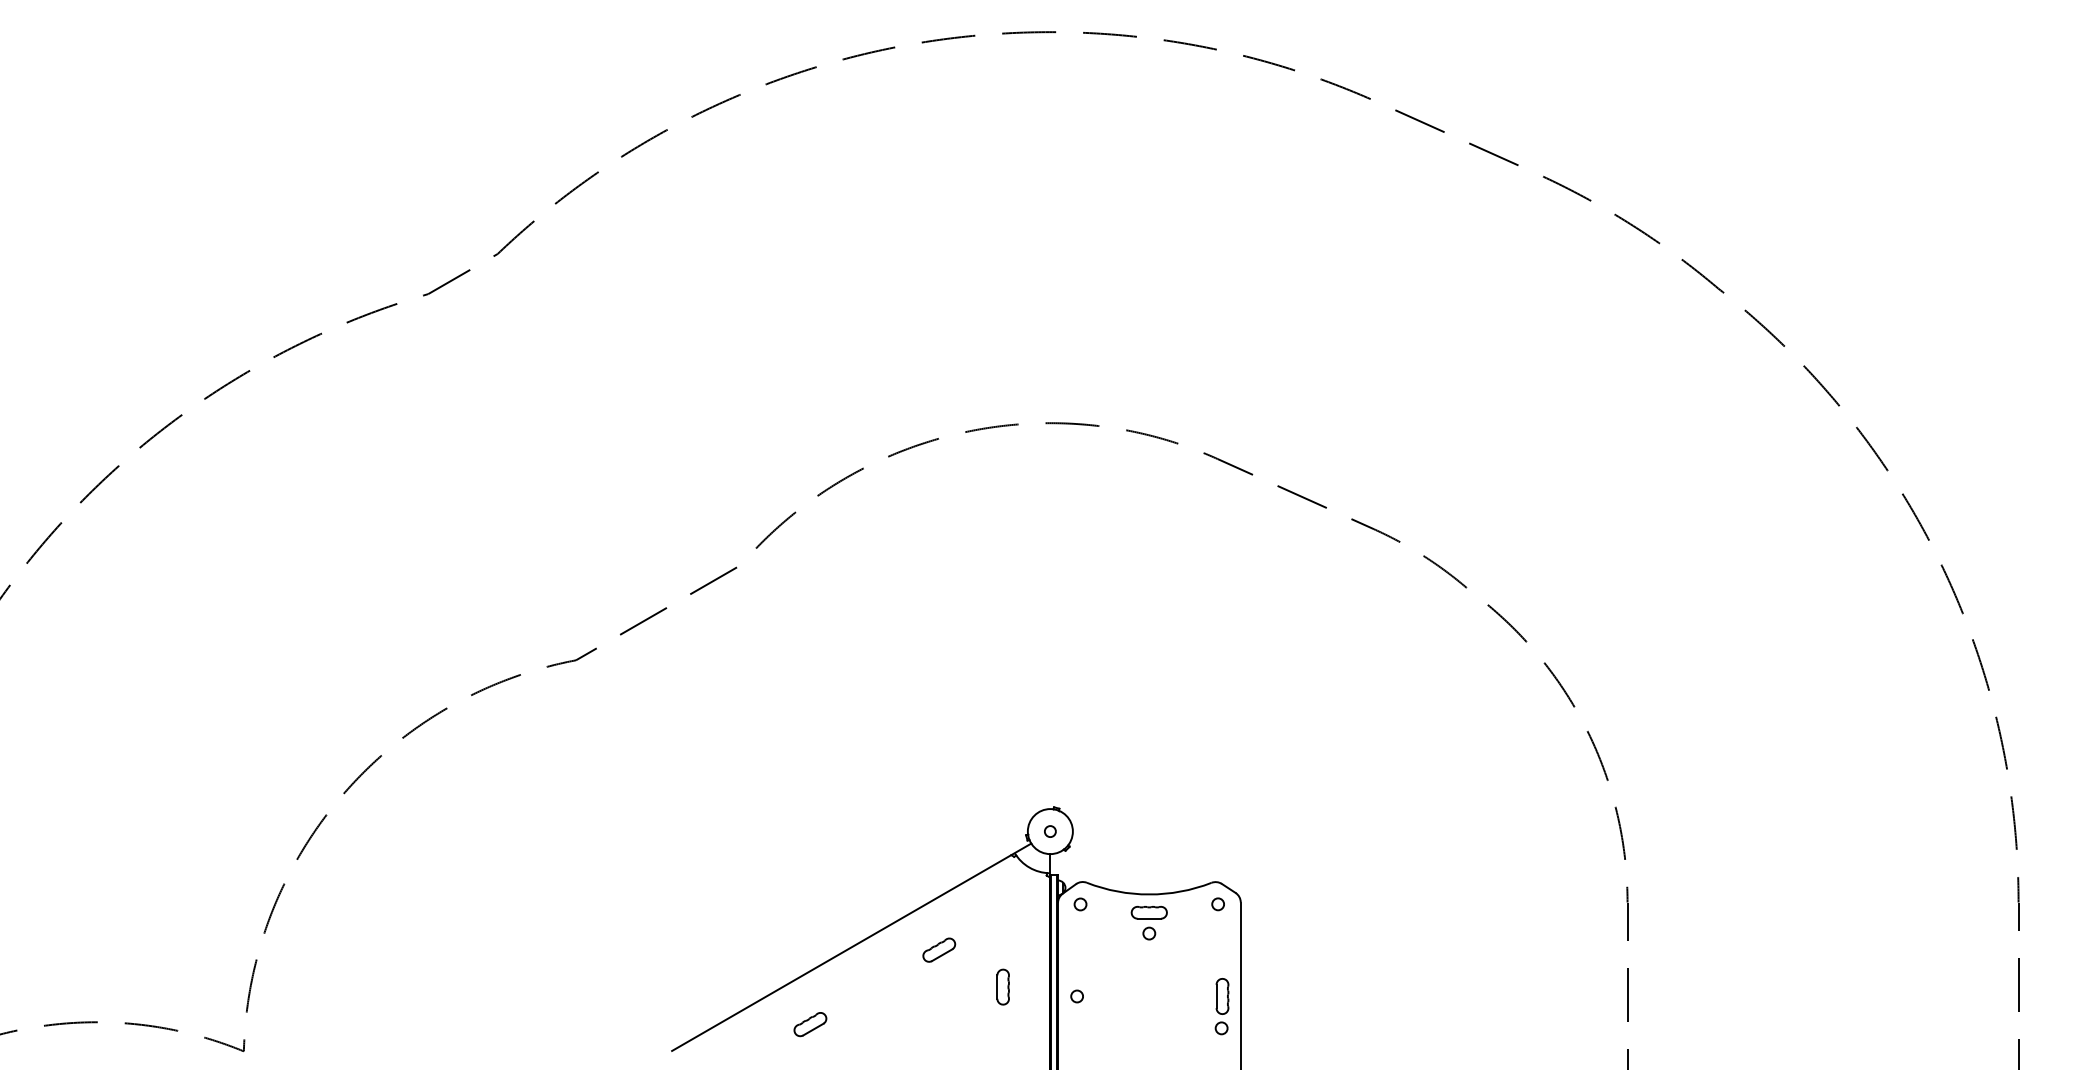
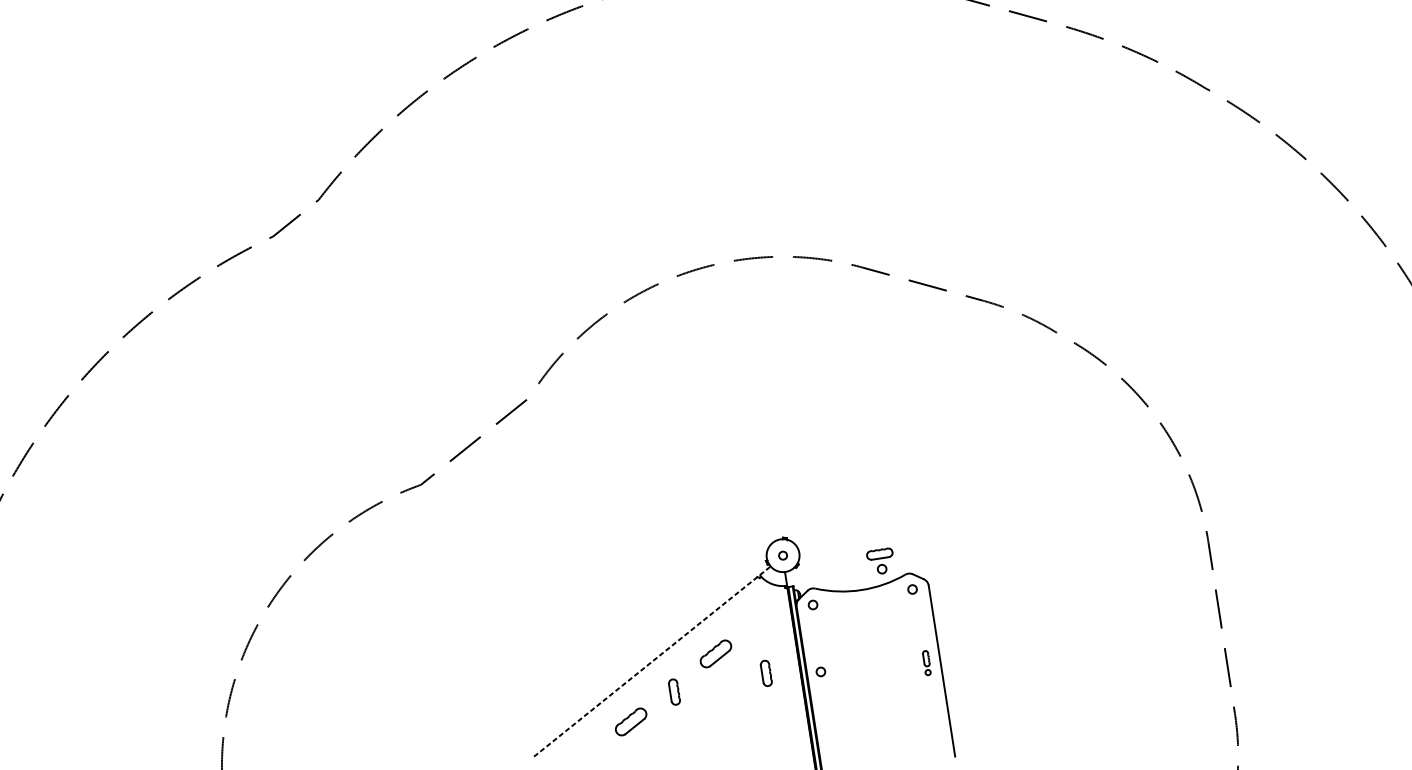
part: (1148, 923) -> (880, 562), moved
line: (852, 947) -> (652, 661), solid -> dashed
part: (939, 949) -> (716, 653), size x1.4
part: (874, 992) -> (673, 691), added
part: (1221, 1006) -> (926, 663), size x0.6
part: (810, 1024) -> (631, 722), size x1.4

